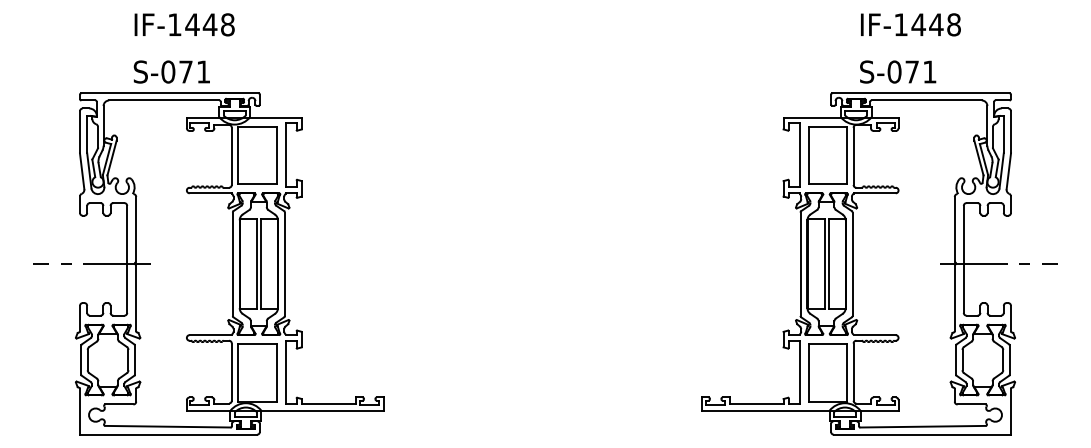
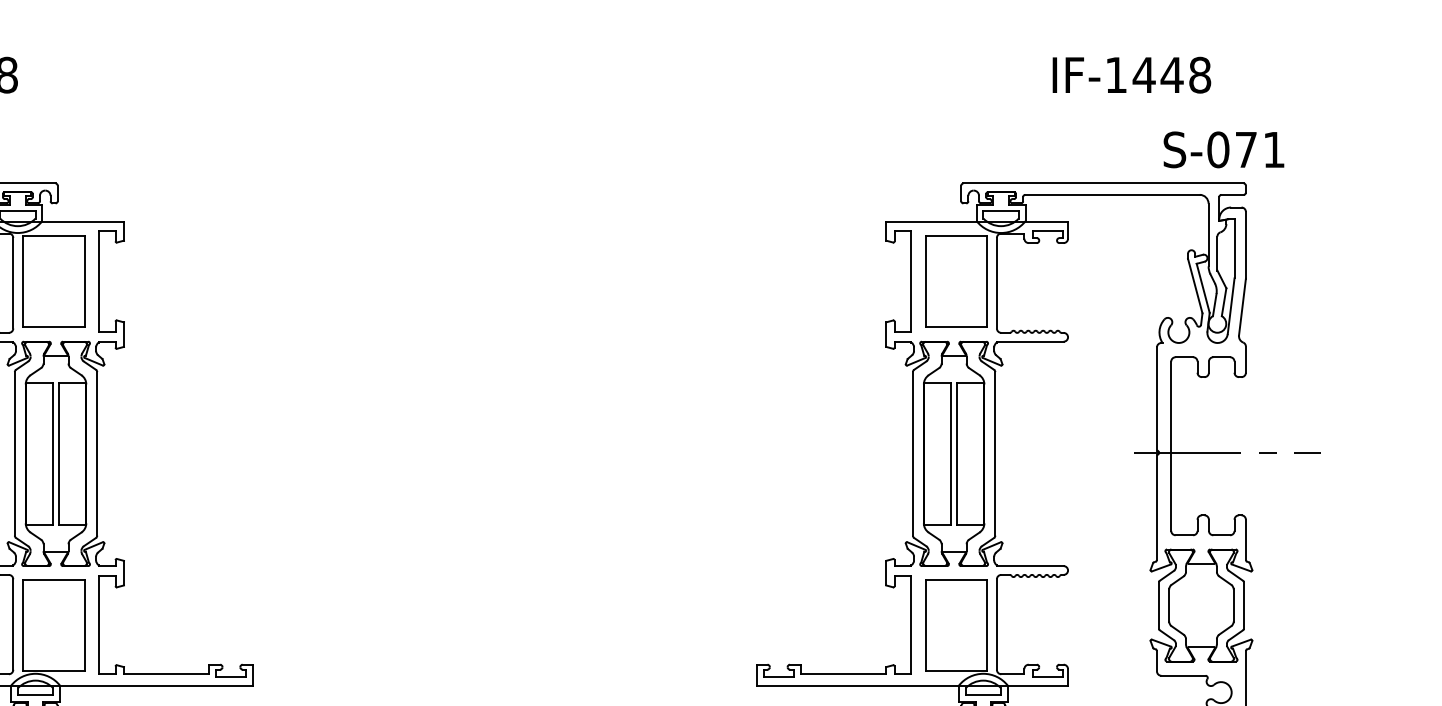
text: (910, 24) -> (1131, 74), moved
text: (898, 71) -> (1224, 149), moved

